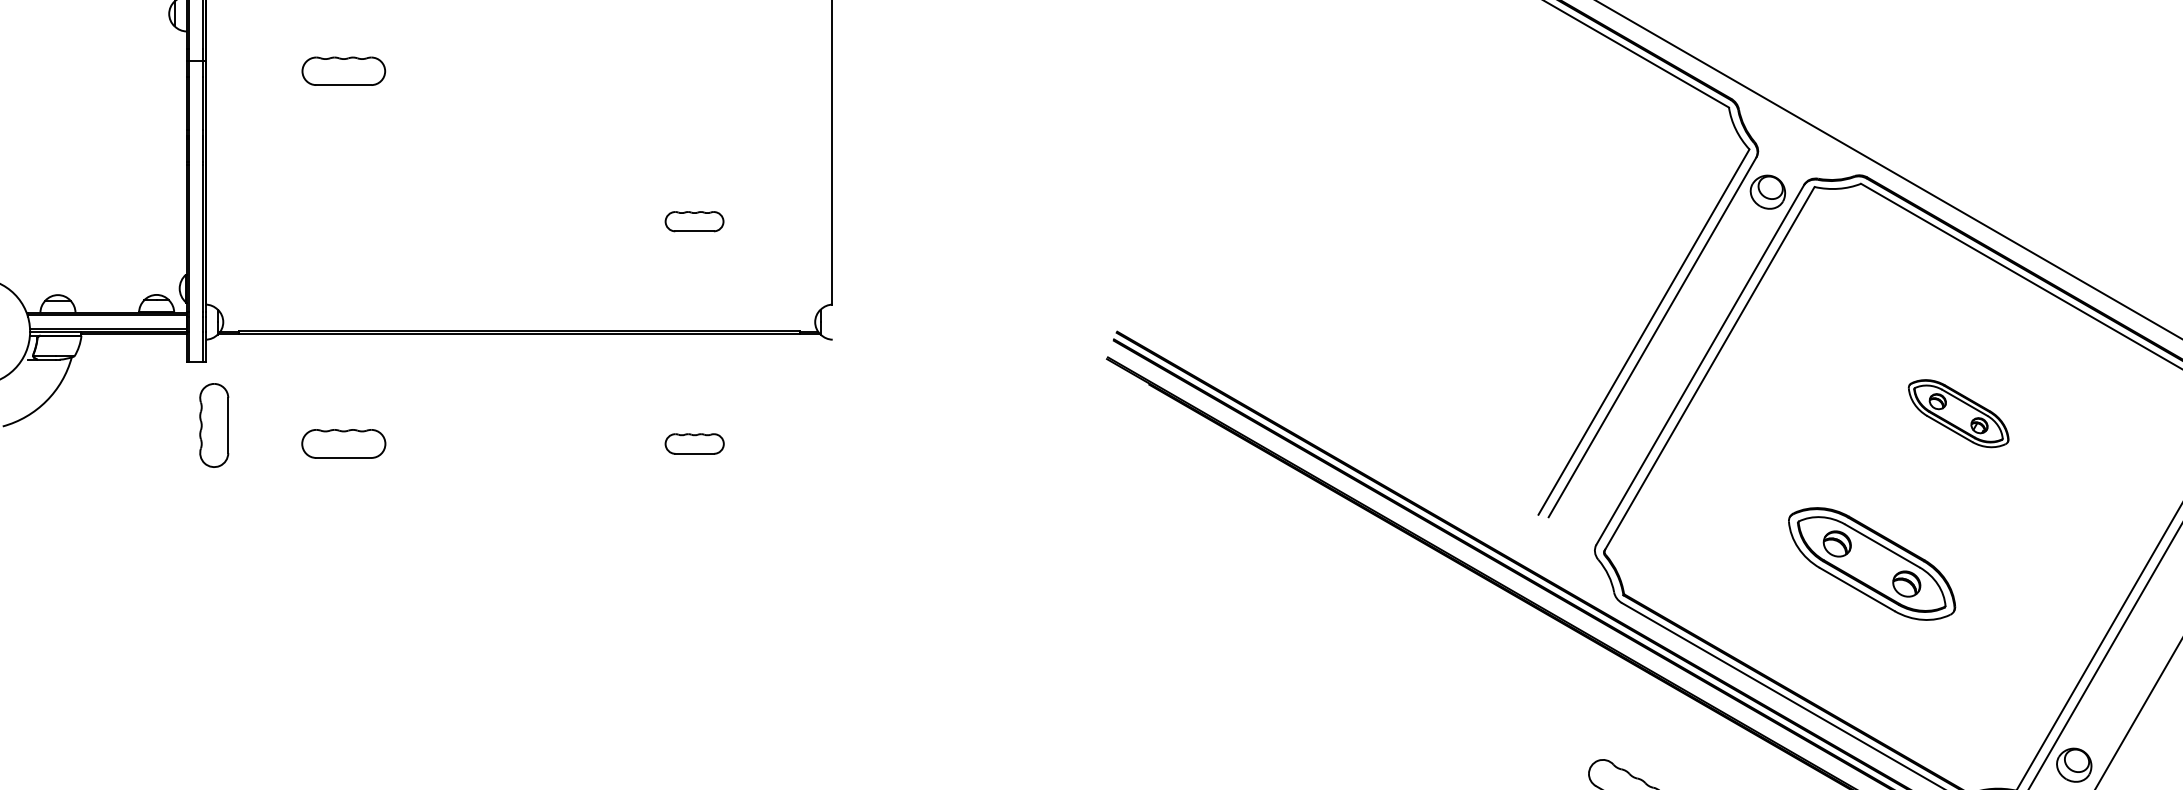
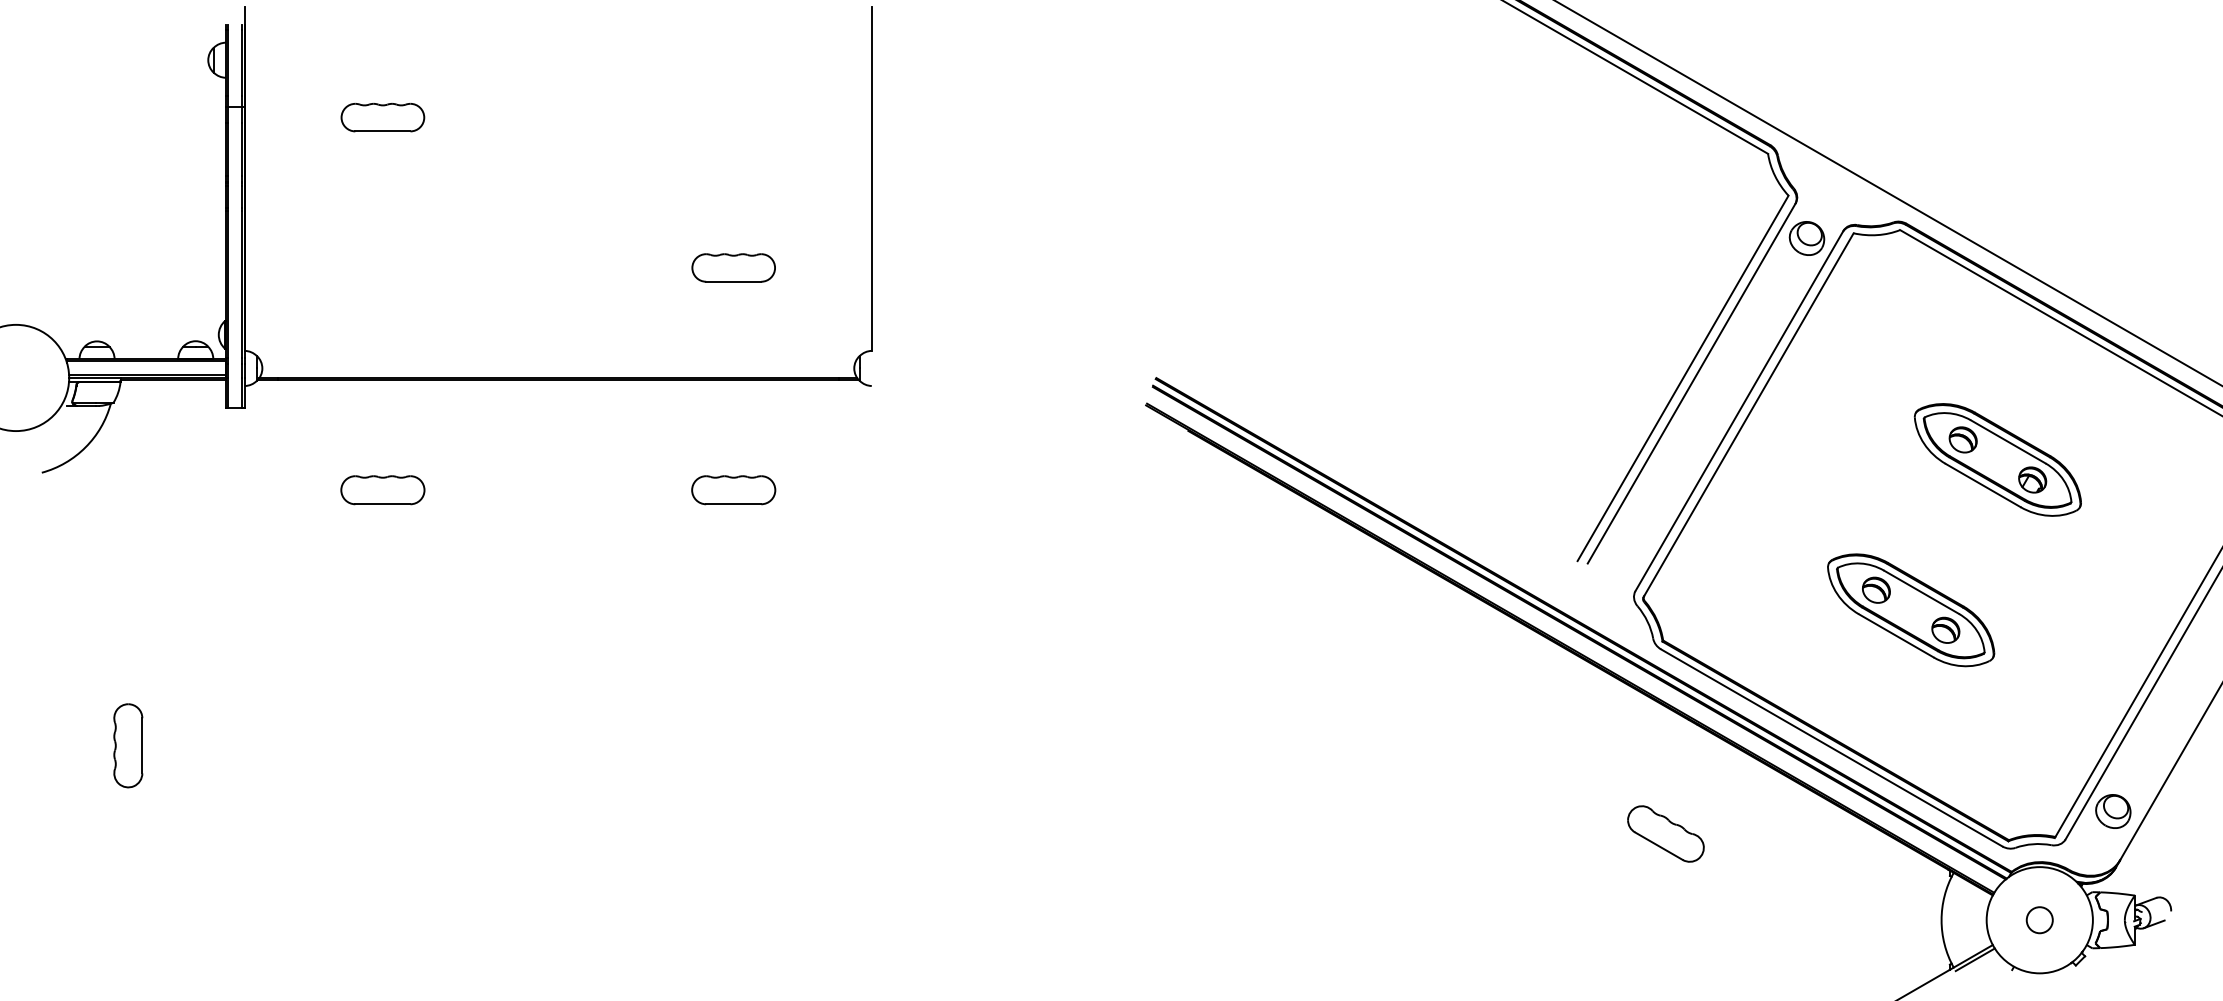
part: (694, 221) -> (733, 267), size x1.43
part: (1958, 413) -> (1997, 459), size x1.67
part: (214, 425) -> (128, 745), moved
part: (694, 444) -> (733, 490), size x1.43

